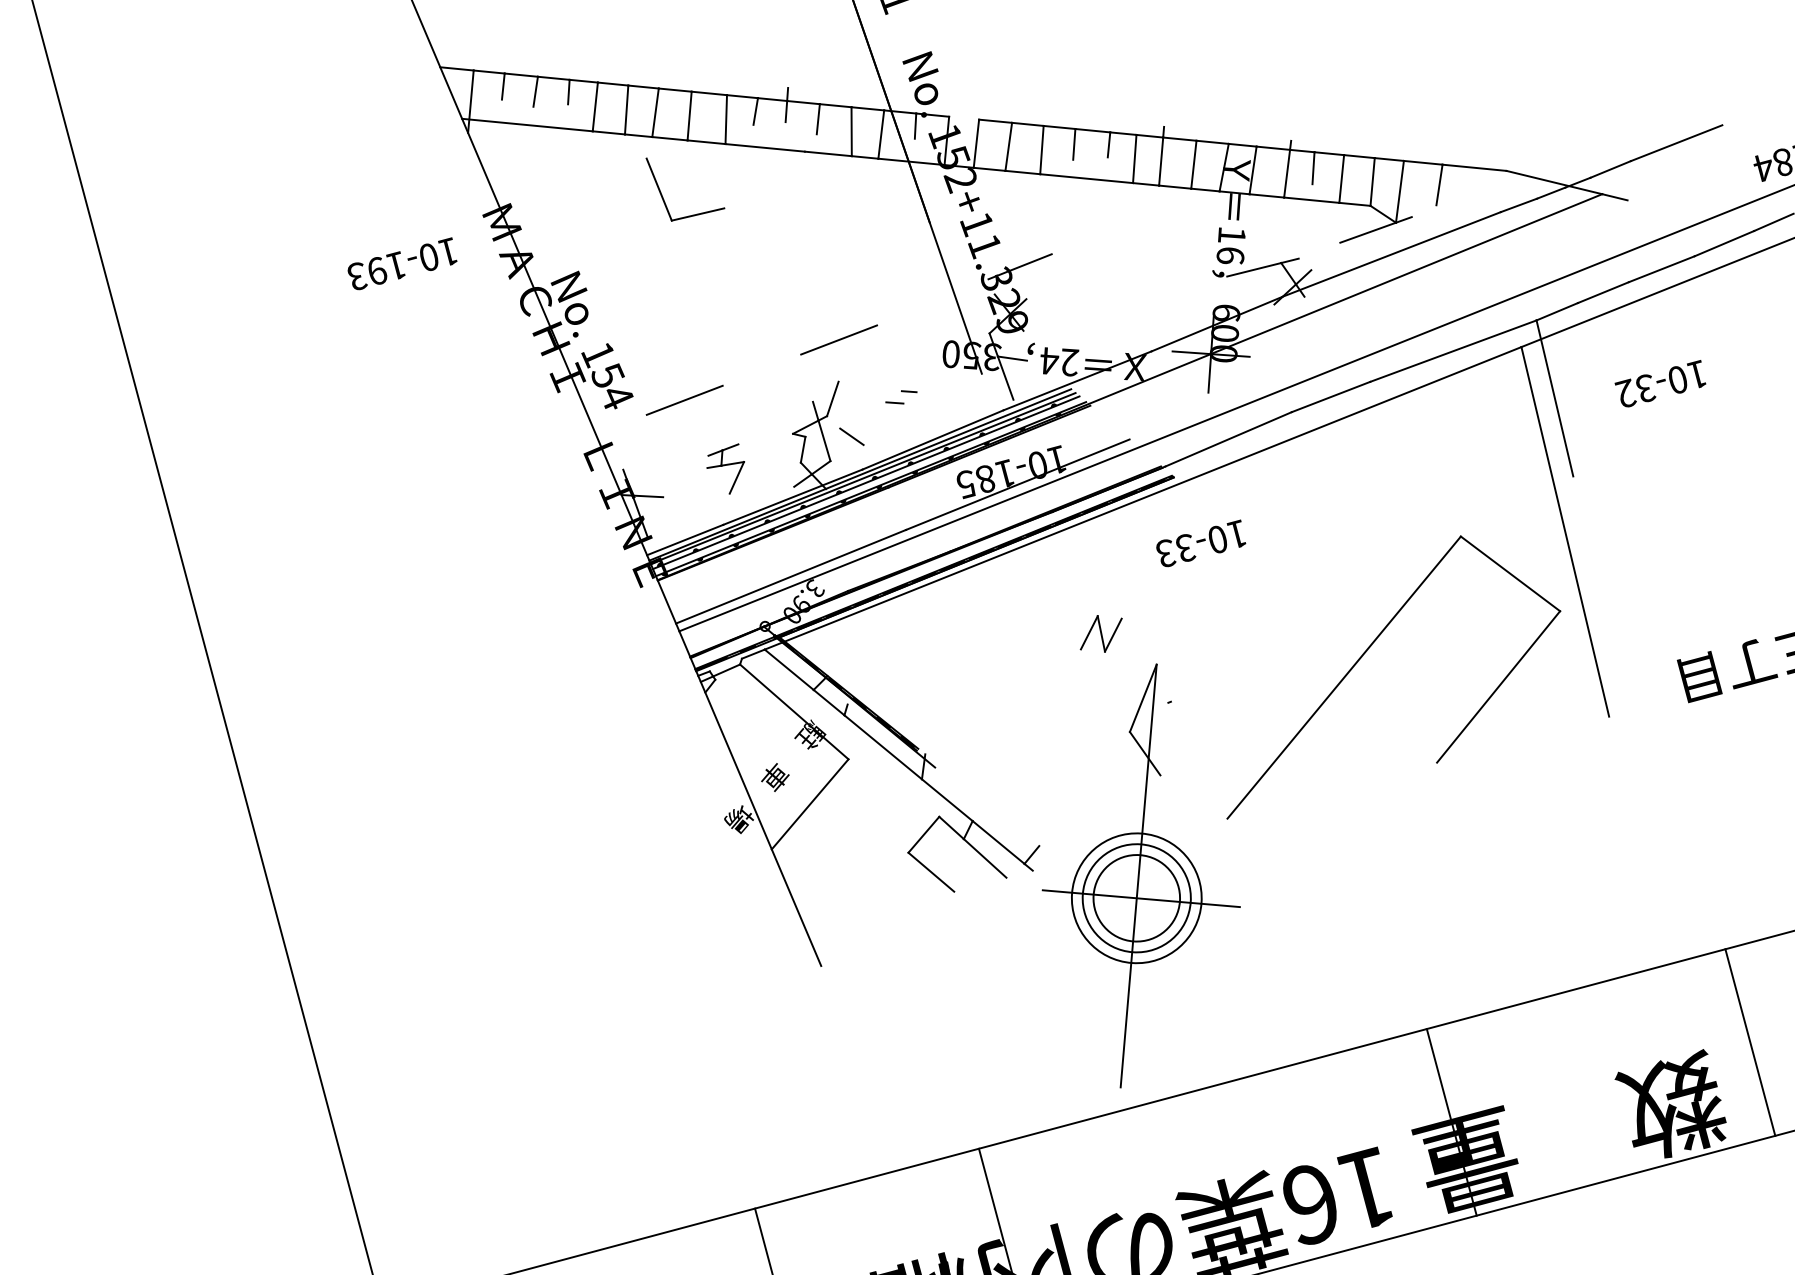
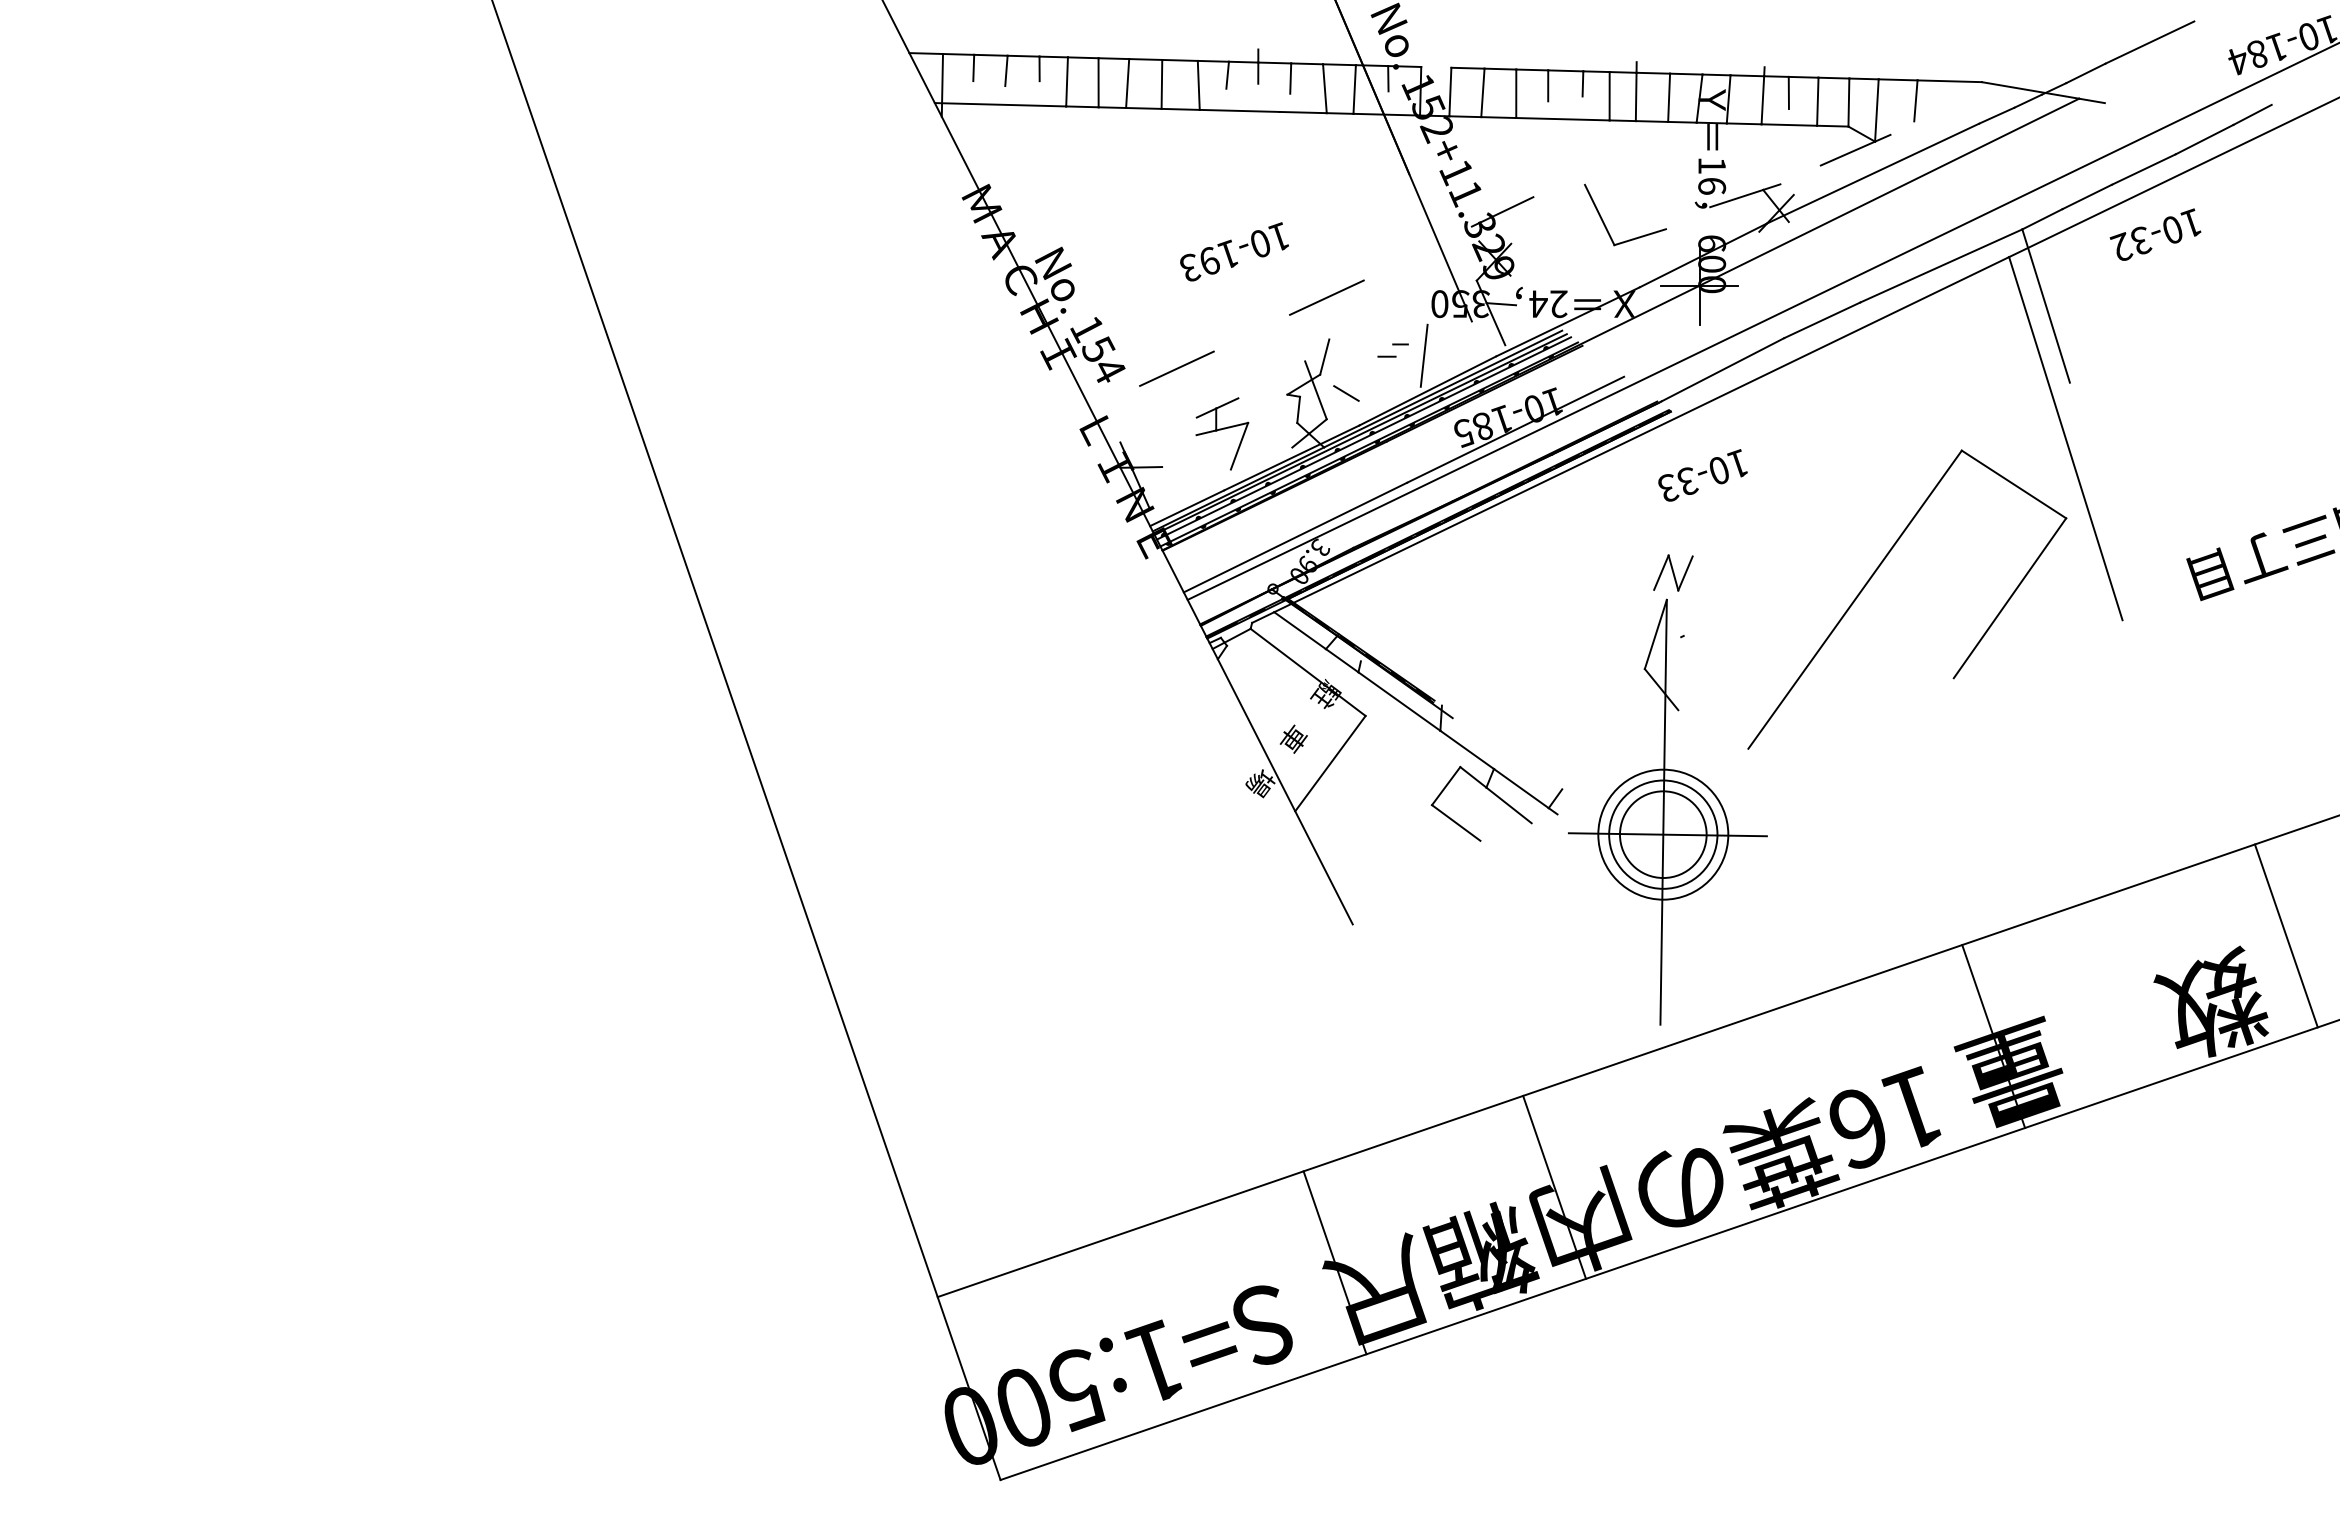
part: (664, 199) -> (1605, 224), moved
text: (402, 263) -> (1234, 251), moved
text: (1660, 383) -> (2155, 234), moved
line: (931, 404) -> (1423, 355), added
part: (725, 467) -> (1222, 433), size x1.43
part: (1101, 633) -> (1673, 572), moved

